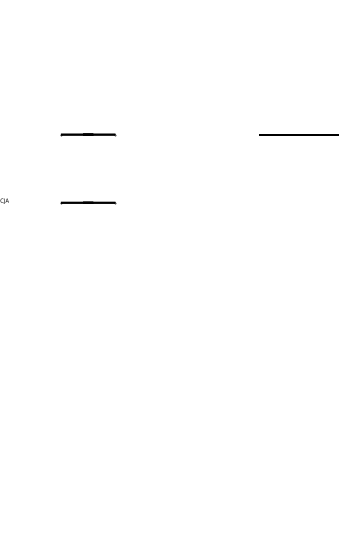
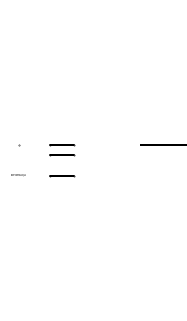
line: (89, 157) -> (62, 155), added

